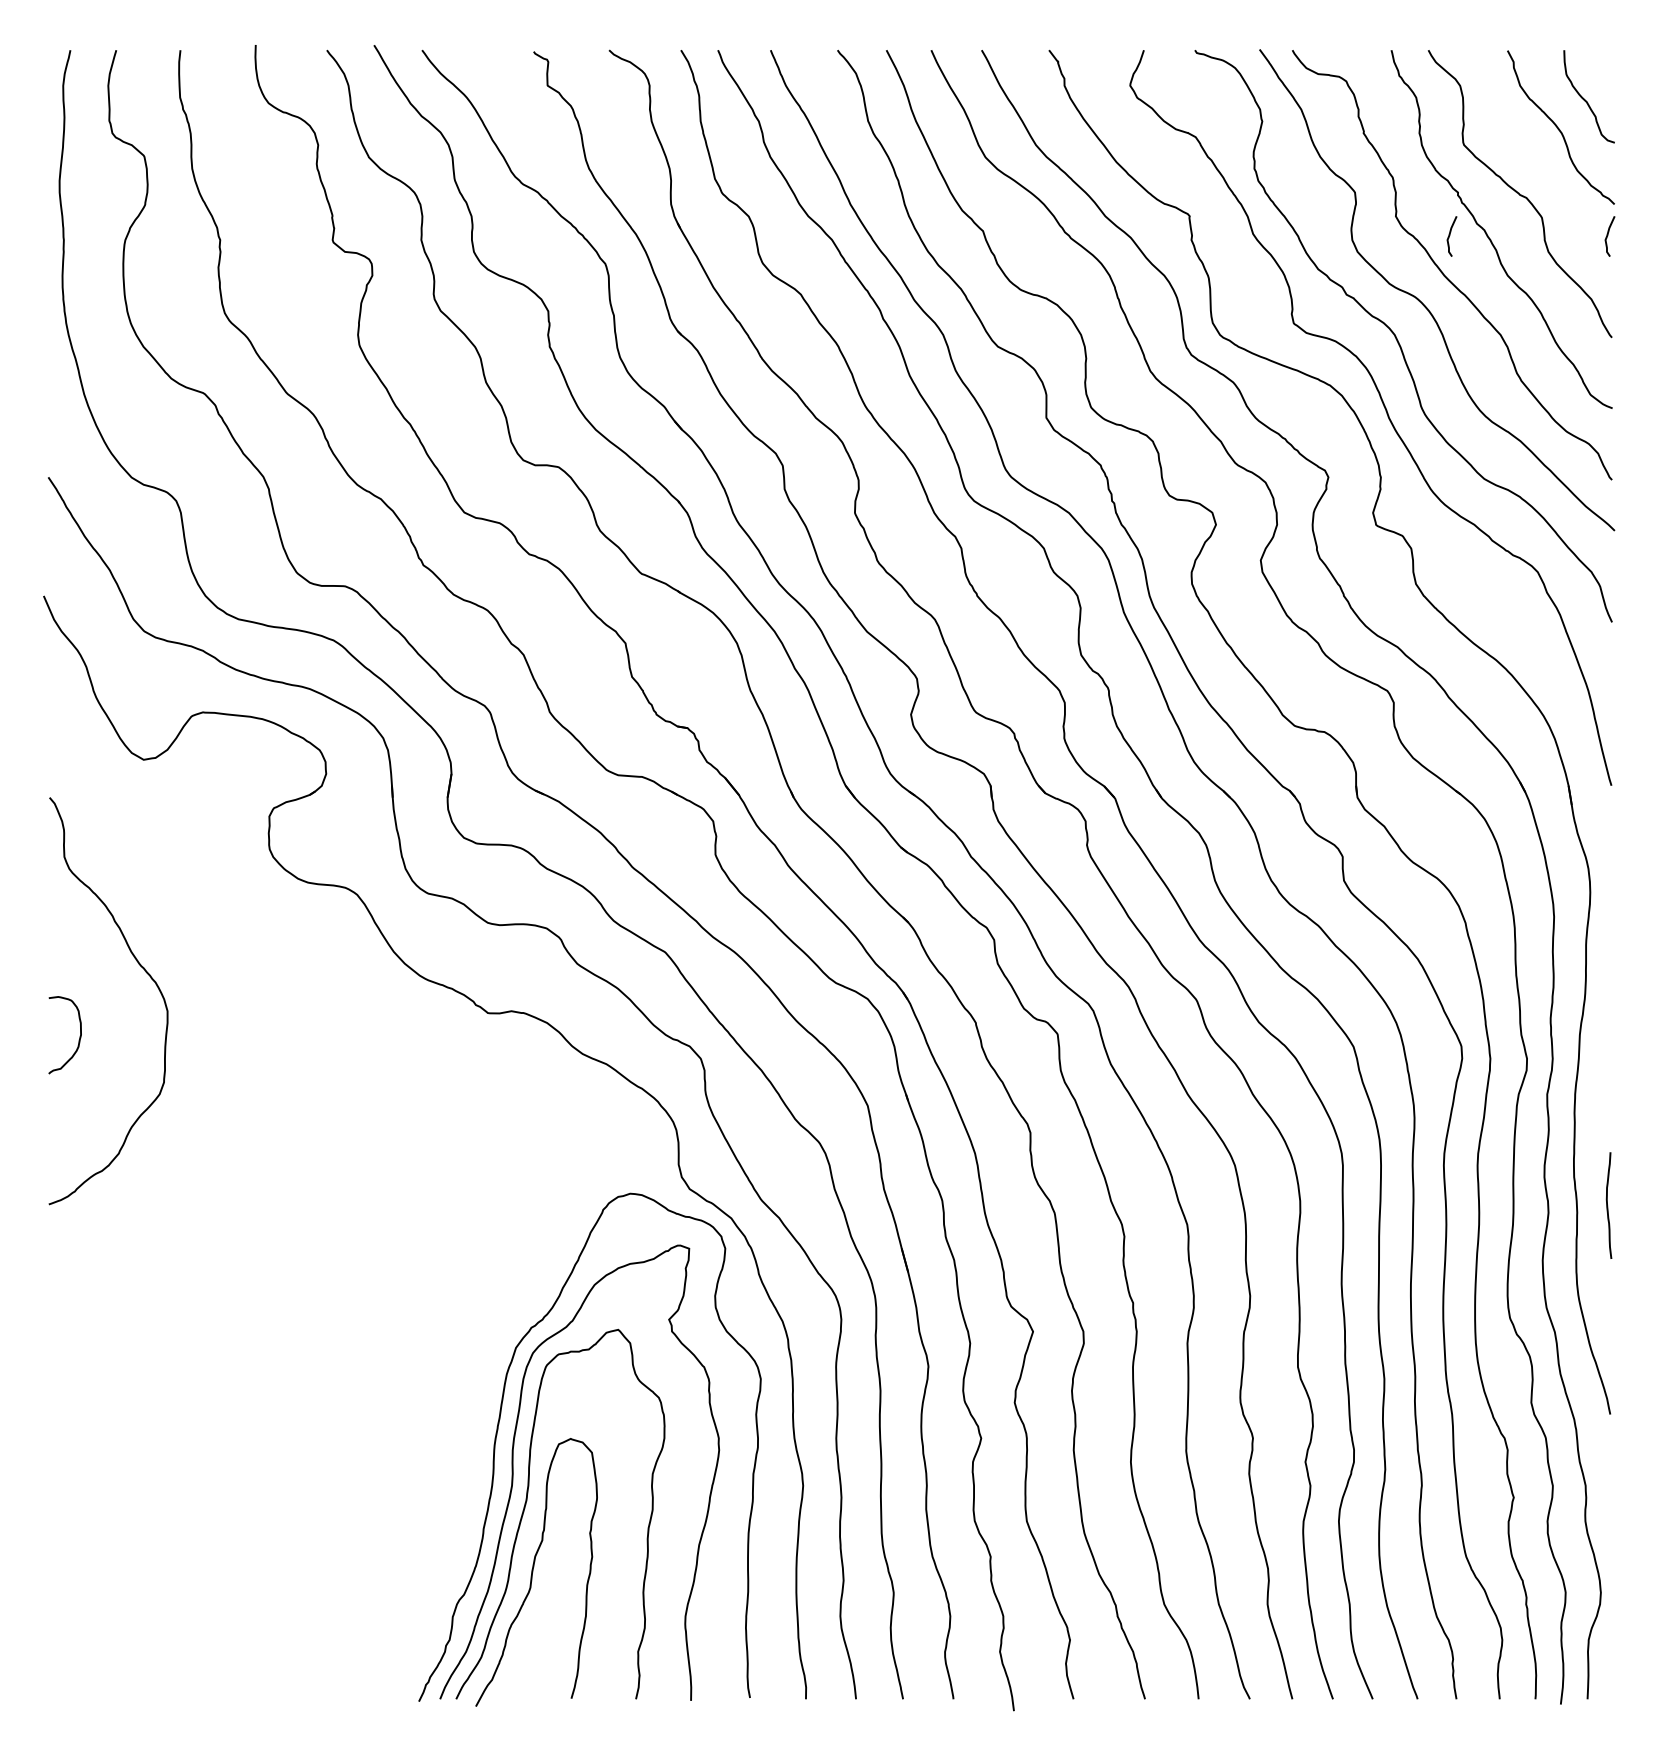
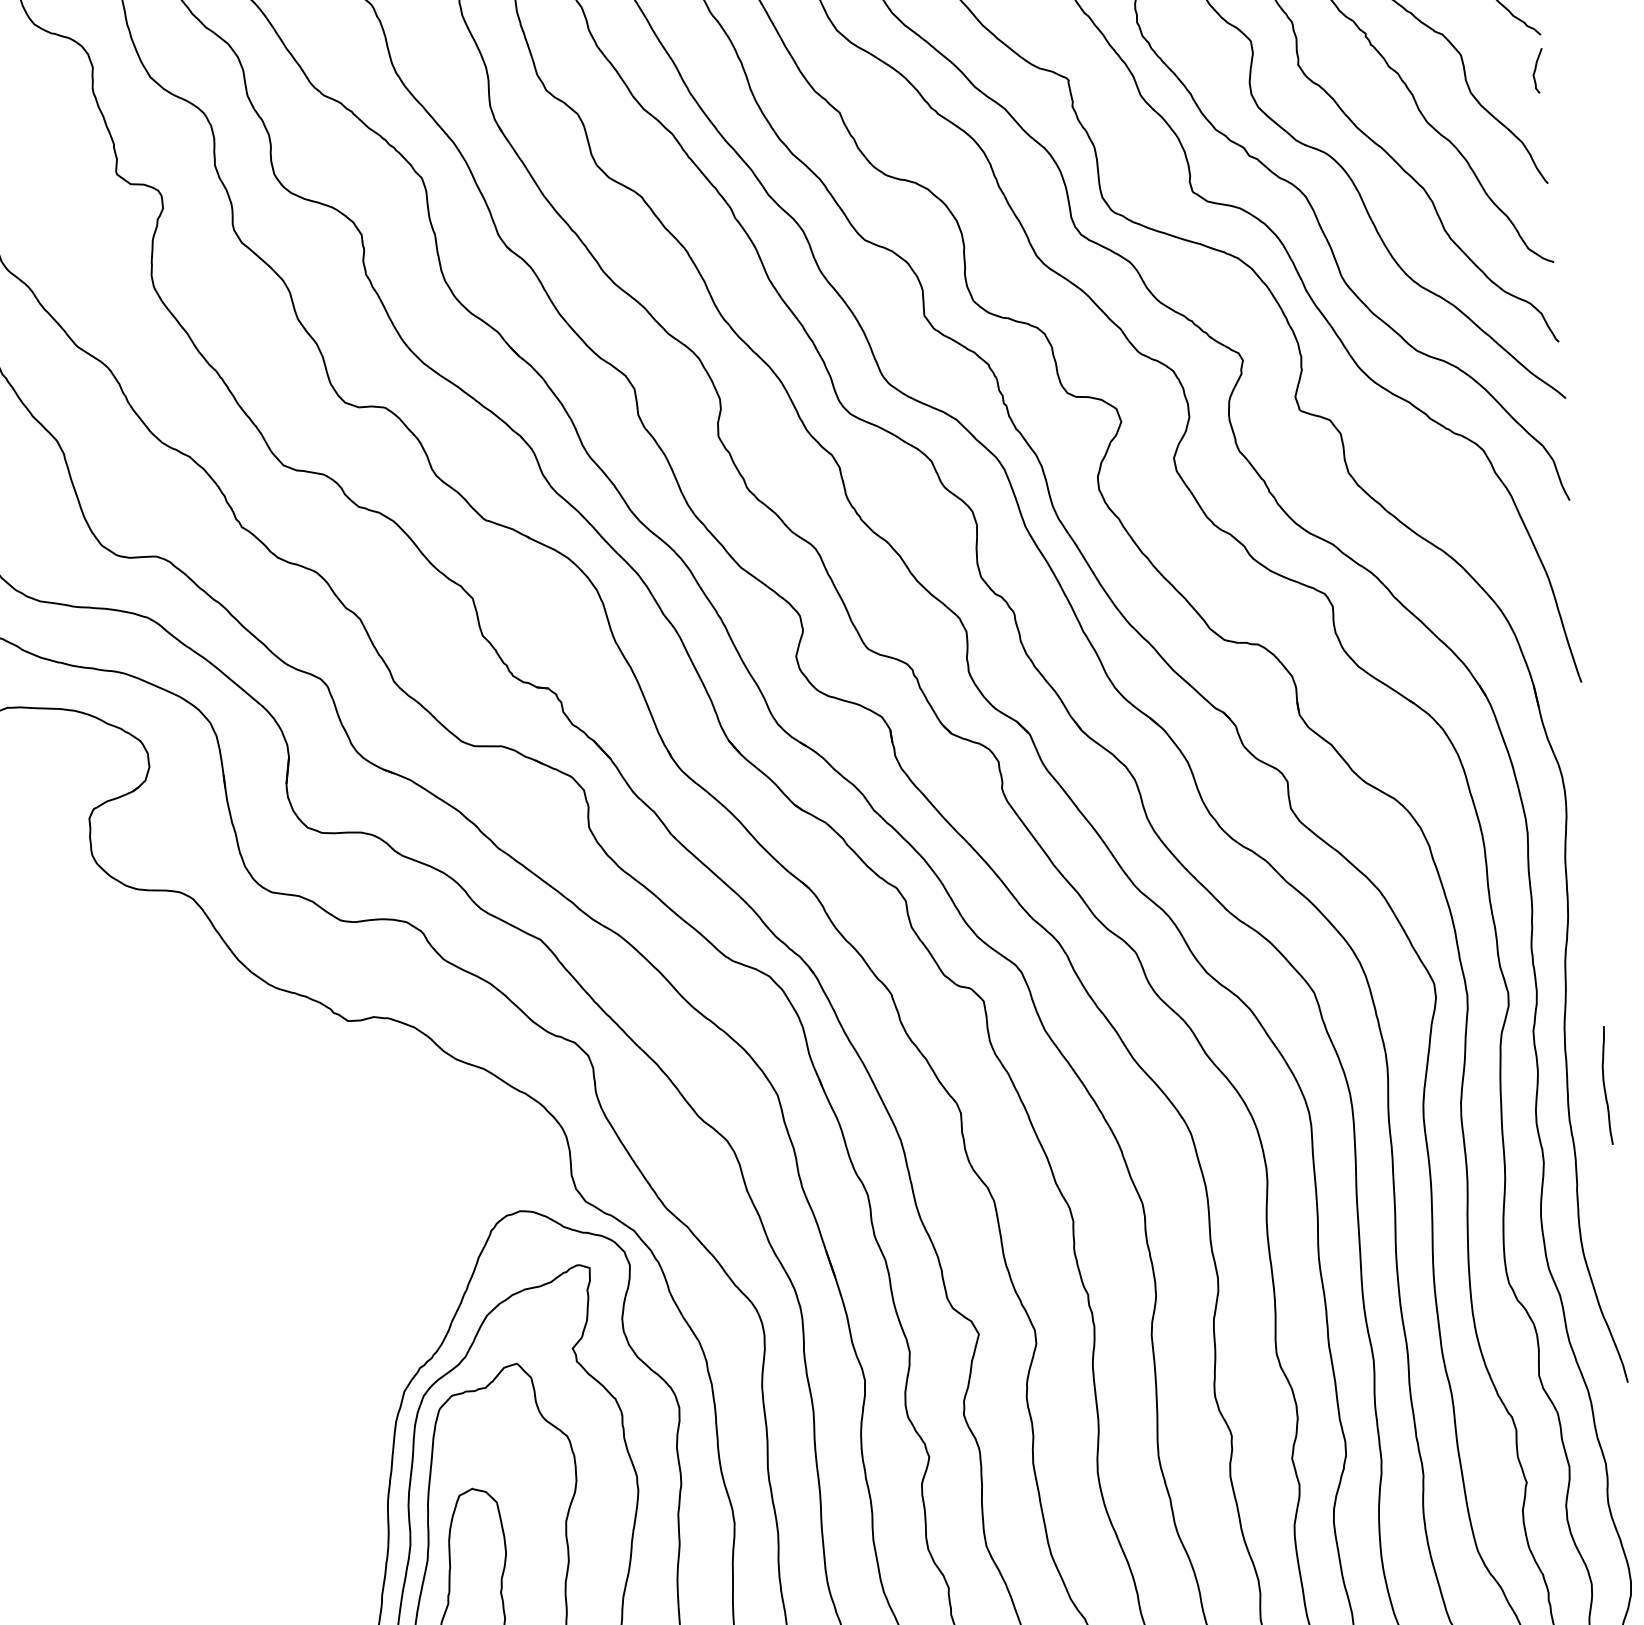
curve: (1450, 235) -> (1360, 82), removed
curve: (1608, 1205) -> (1605, 1085), moved

